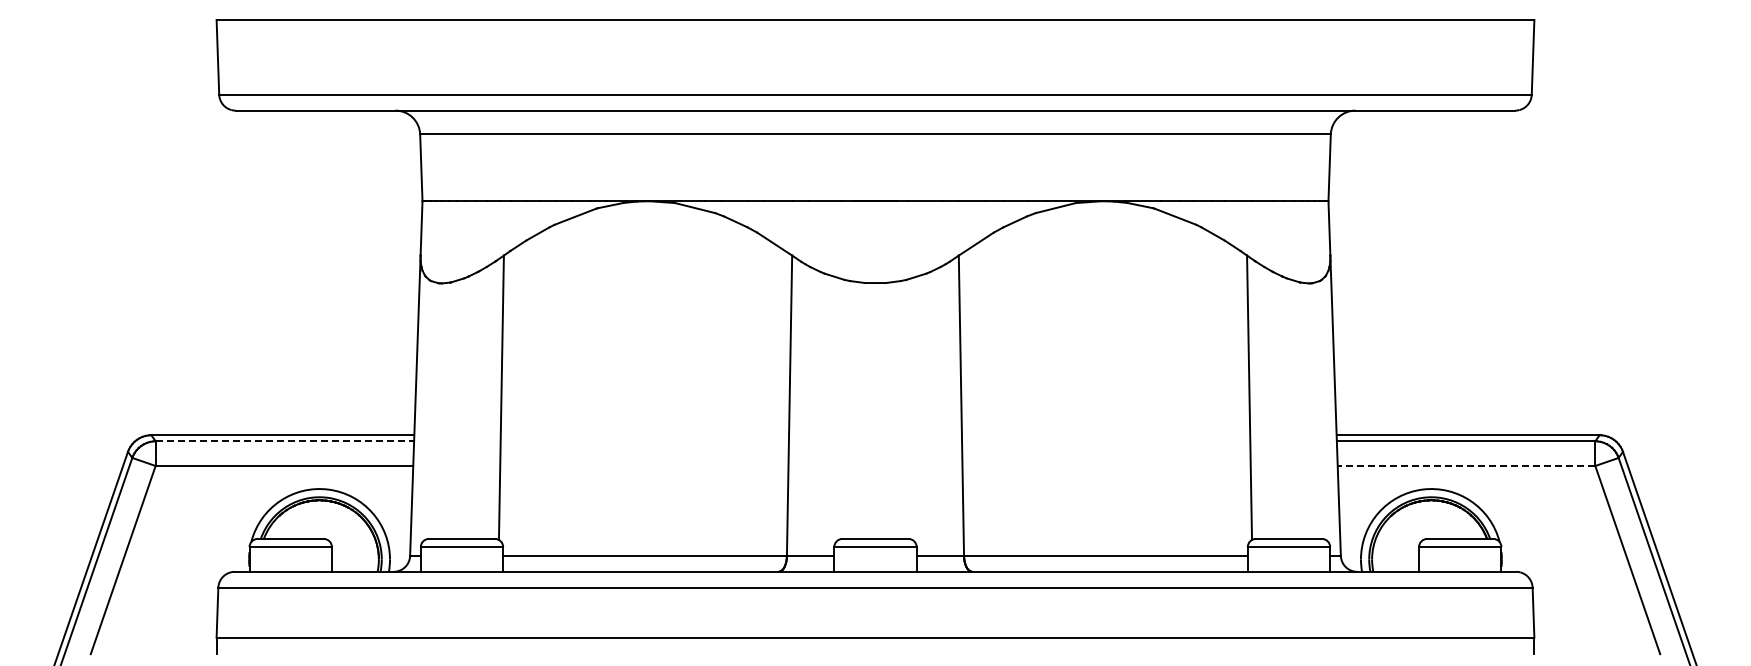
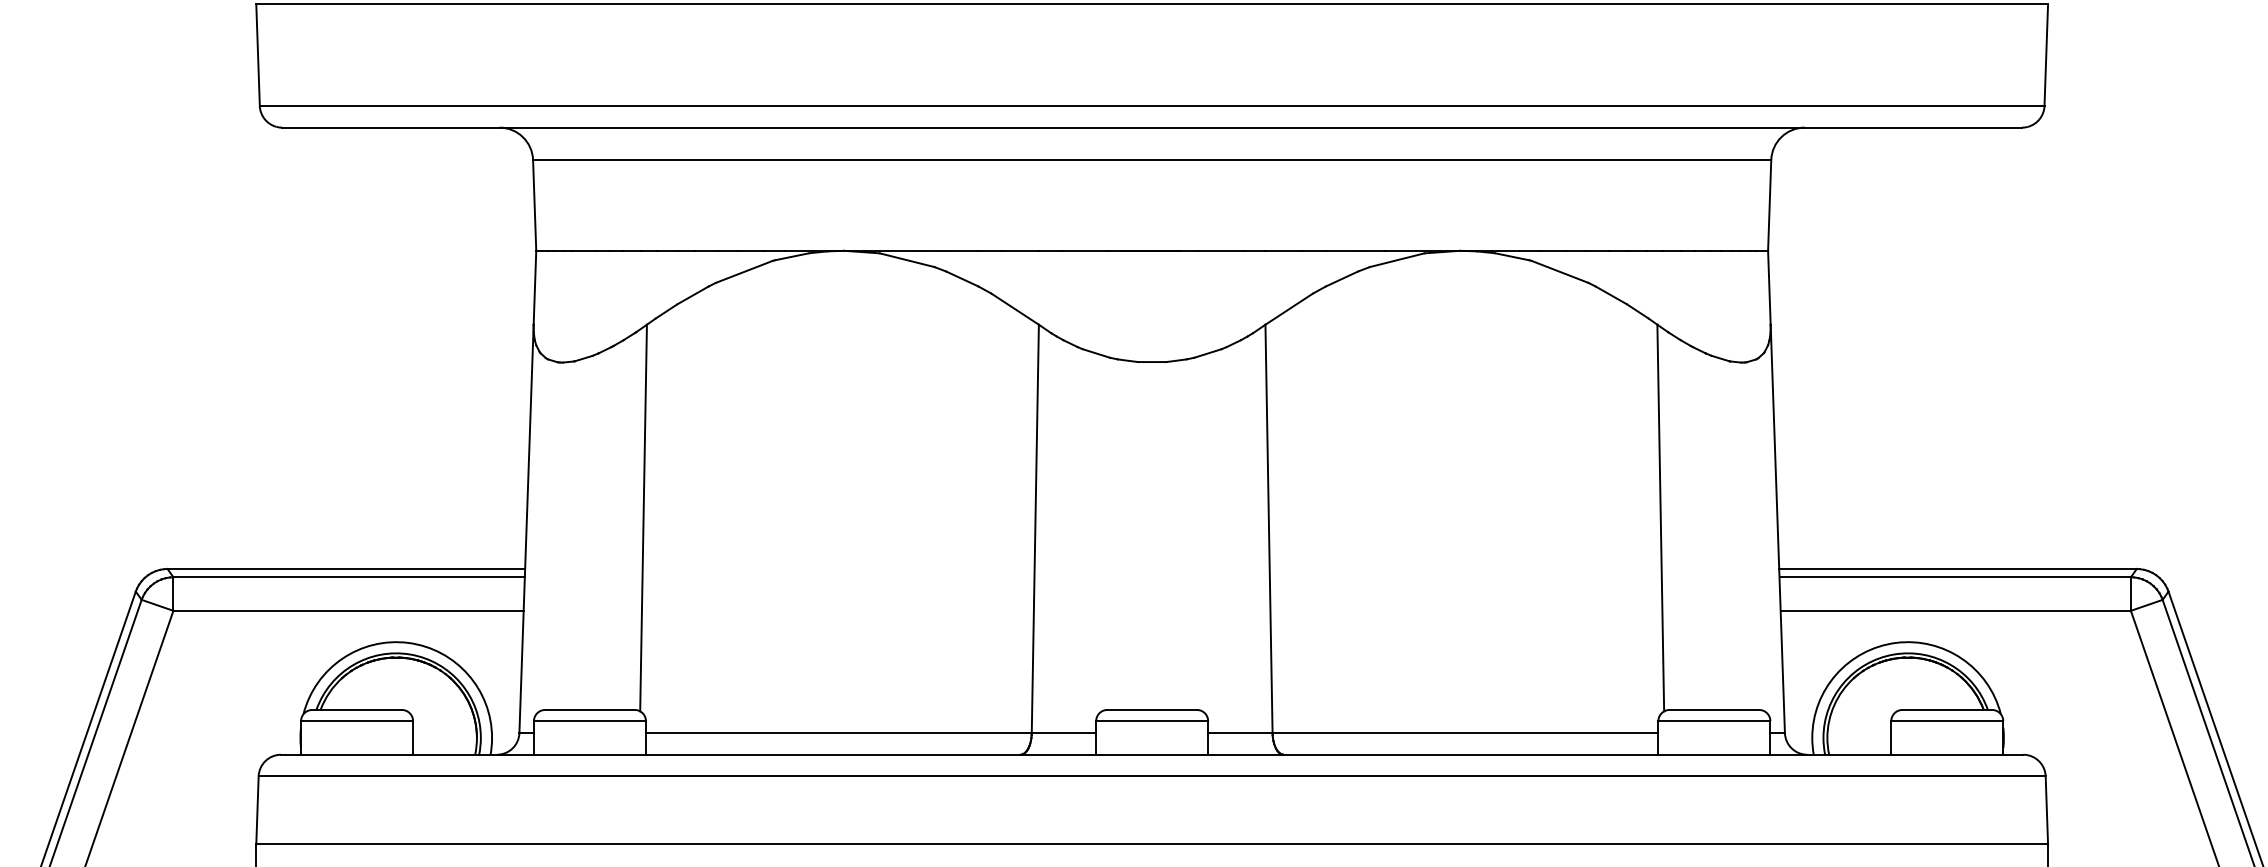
line: (285, 441) -> (349, 577), dashed -> solid
line: (1466, 465) -> (1955, 610), dashed -> solid

